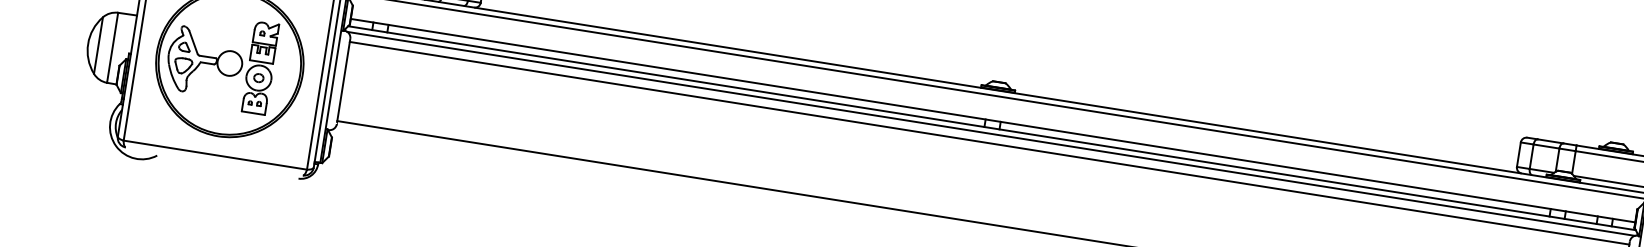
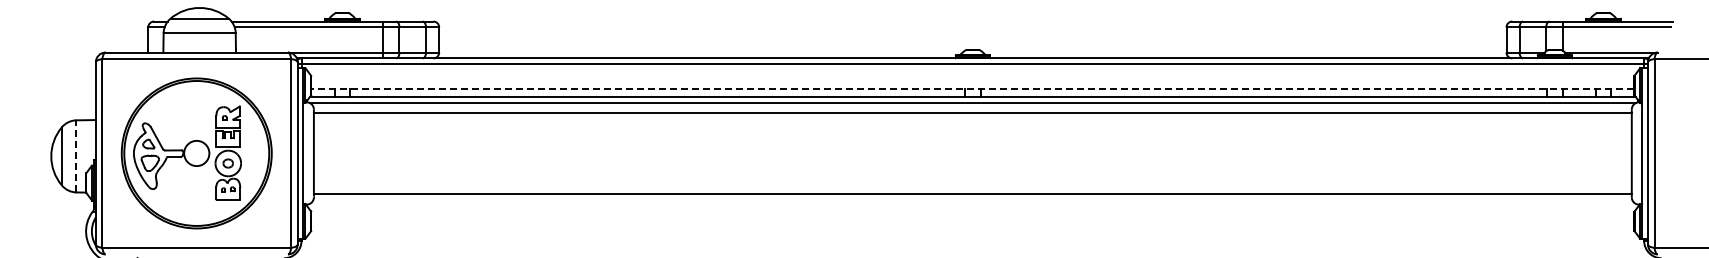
line: (112, 46) -> (76, 155), solid -> dashed
line: (992, 120) -> (972, 89), solid -> dashed

